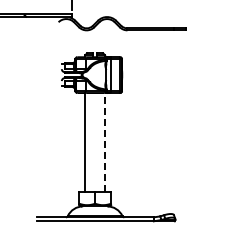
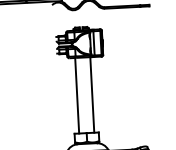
line: (105, 142) -> (92, 94), dashed -> solid

